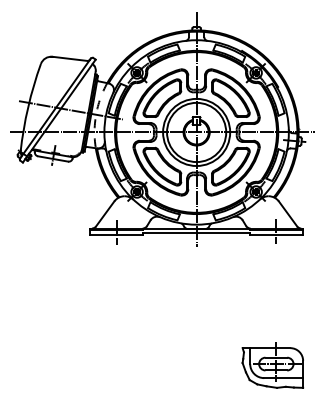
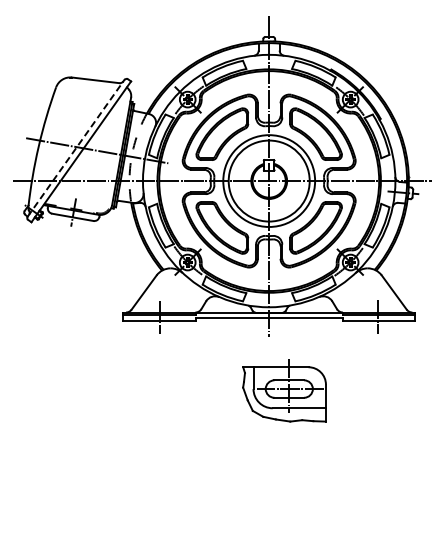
line: (55, 109) -> (75, 149), solid -> dashed
part: (272, 365) -> (284, 390), moved

